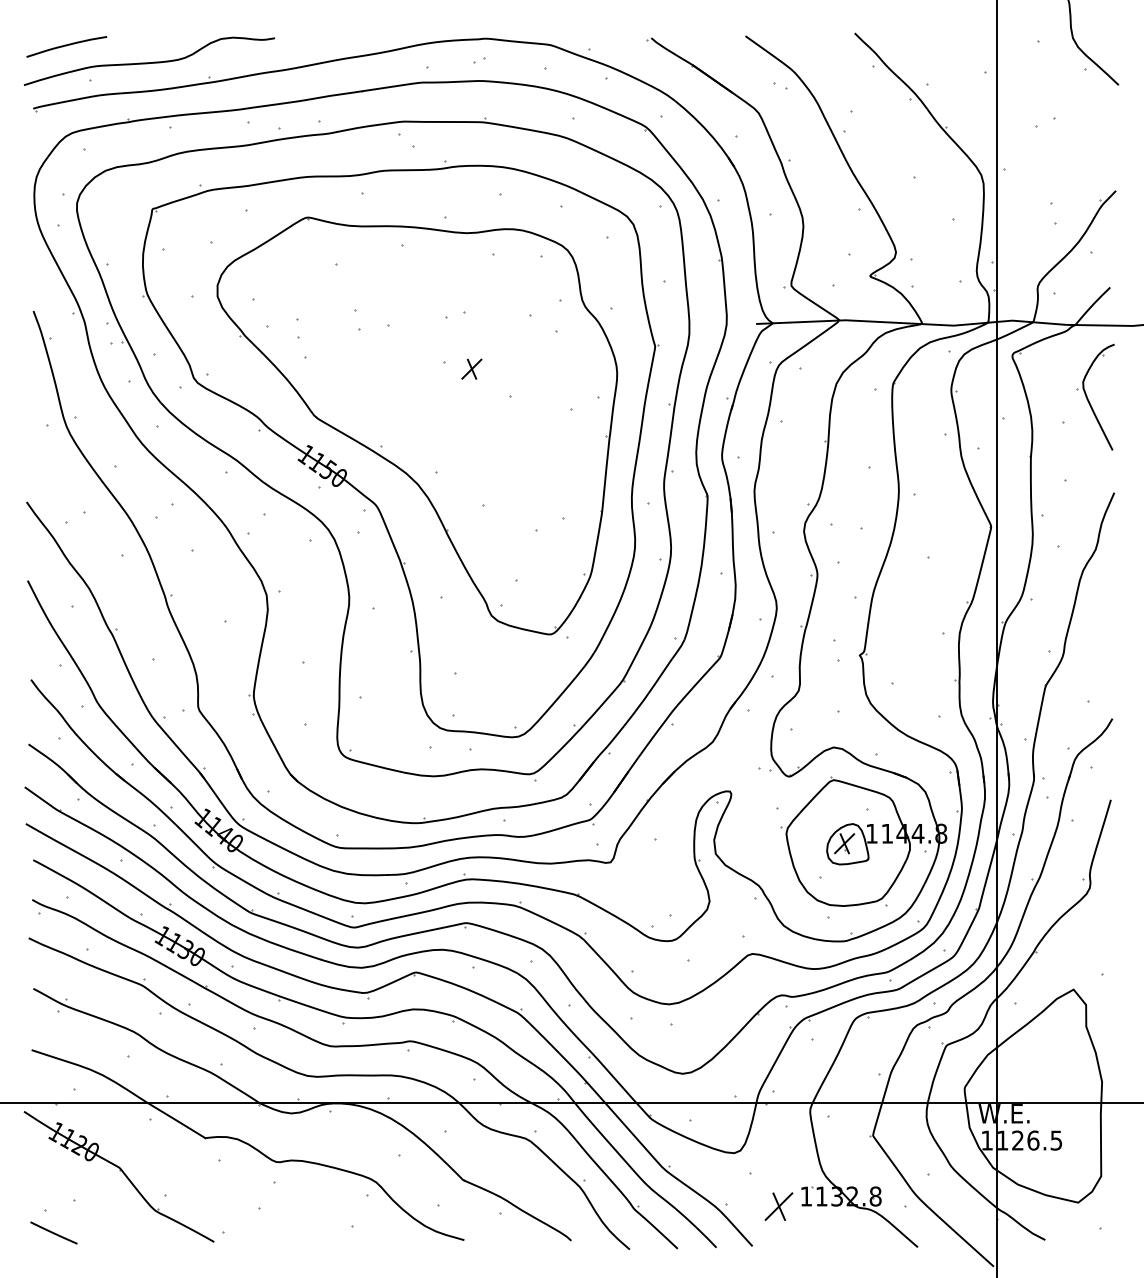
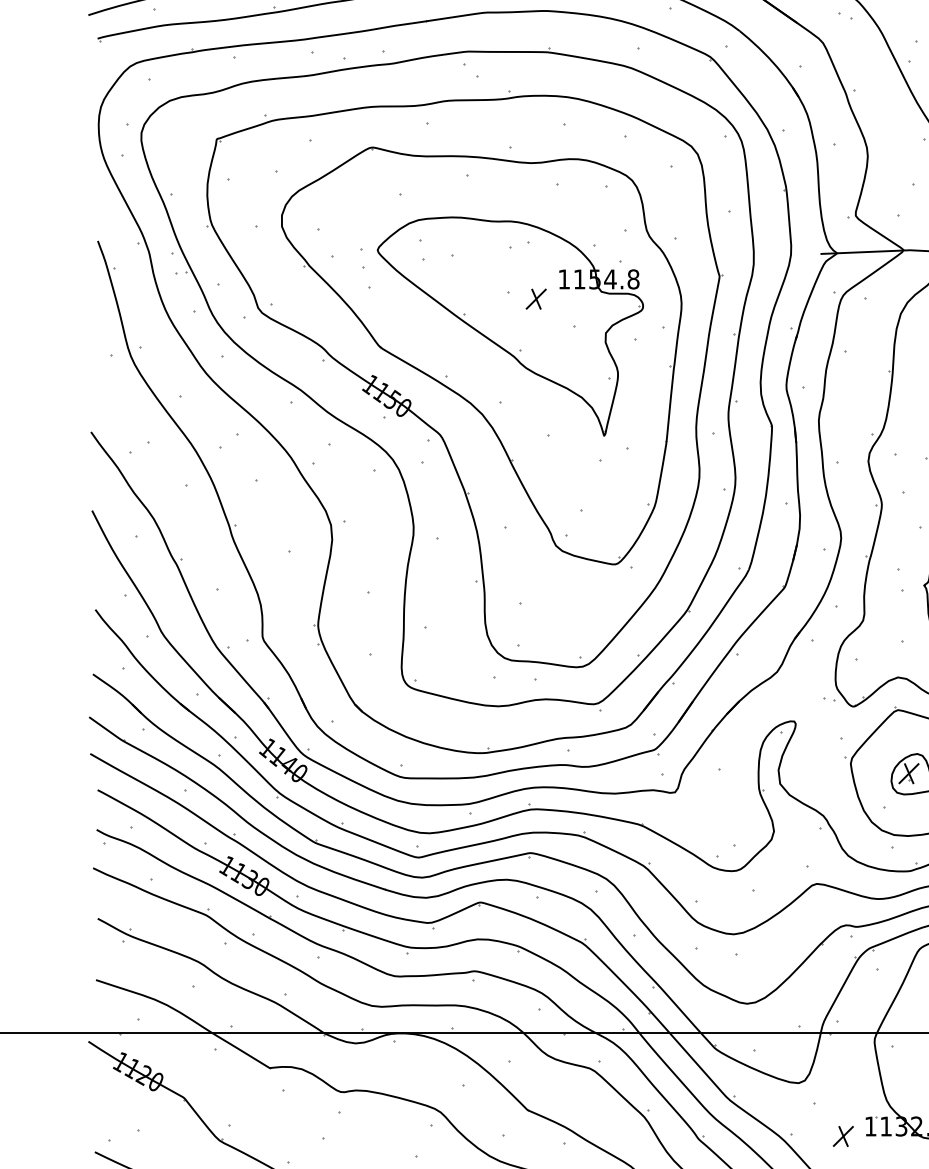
part: (445, 396) -> (509, 326), added
part: (778, 1205) -> (842, 1135), size x0.71

